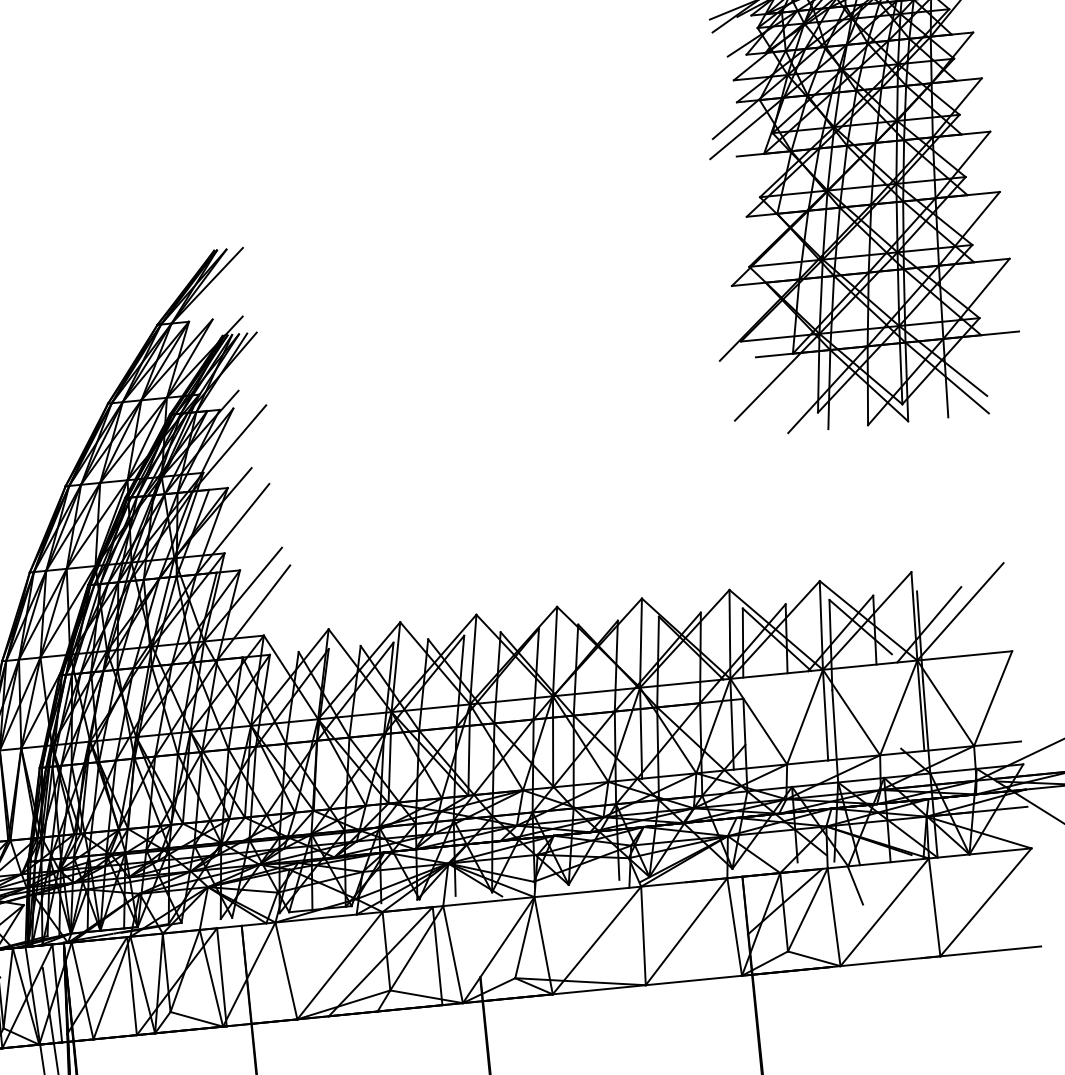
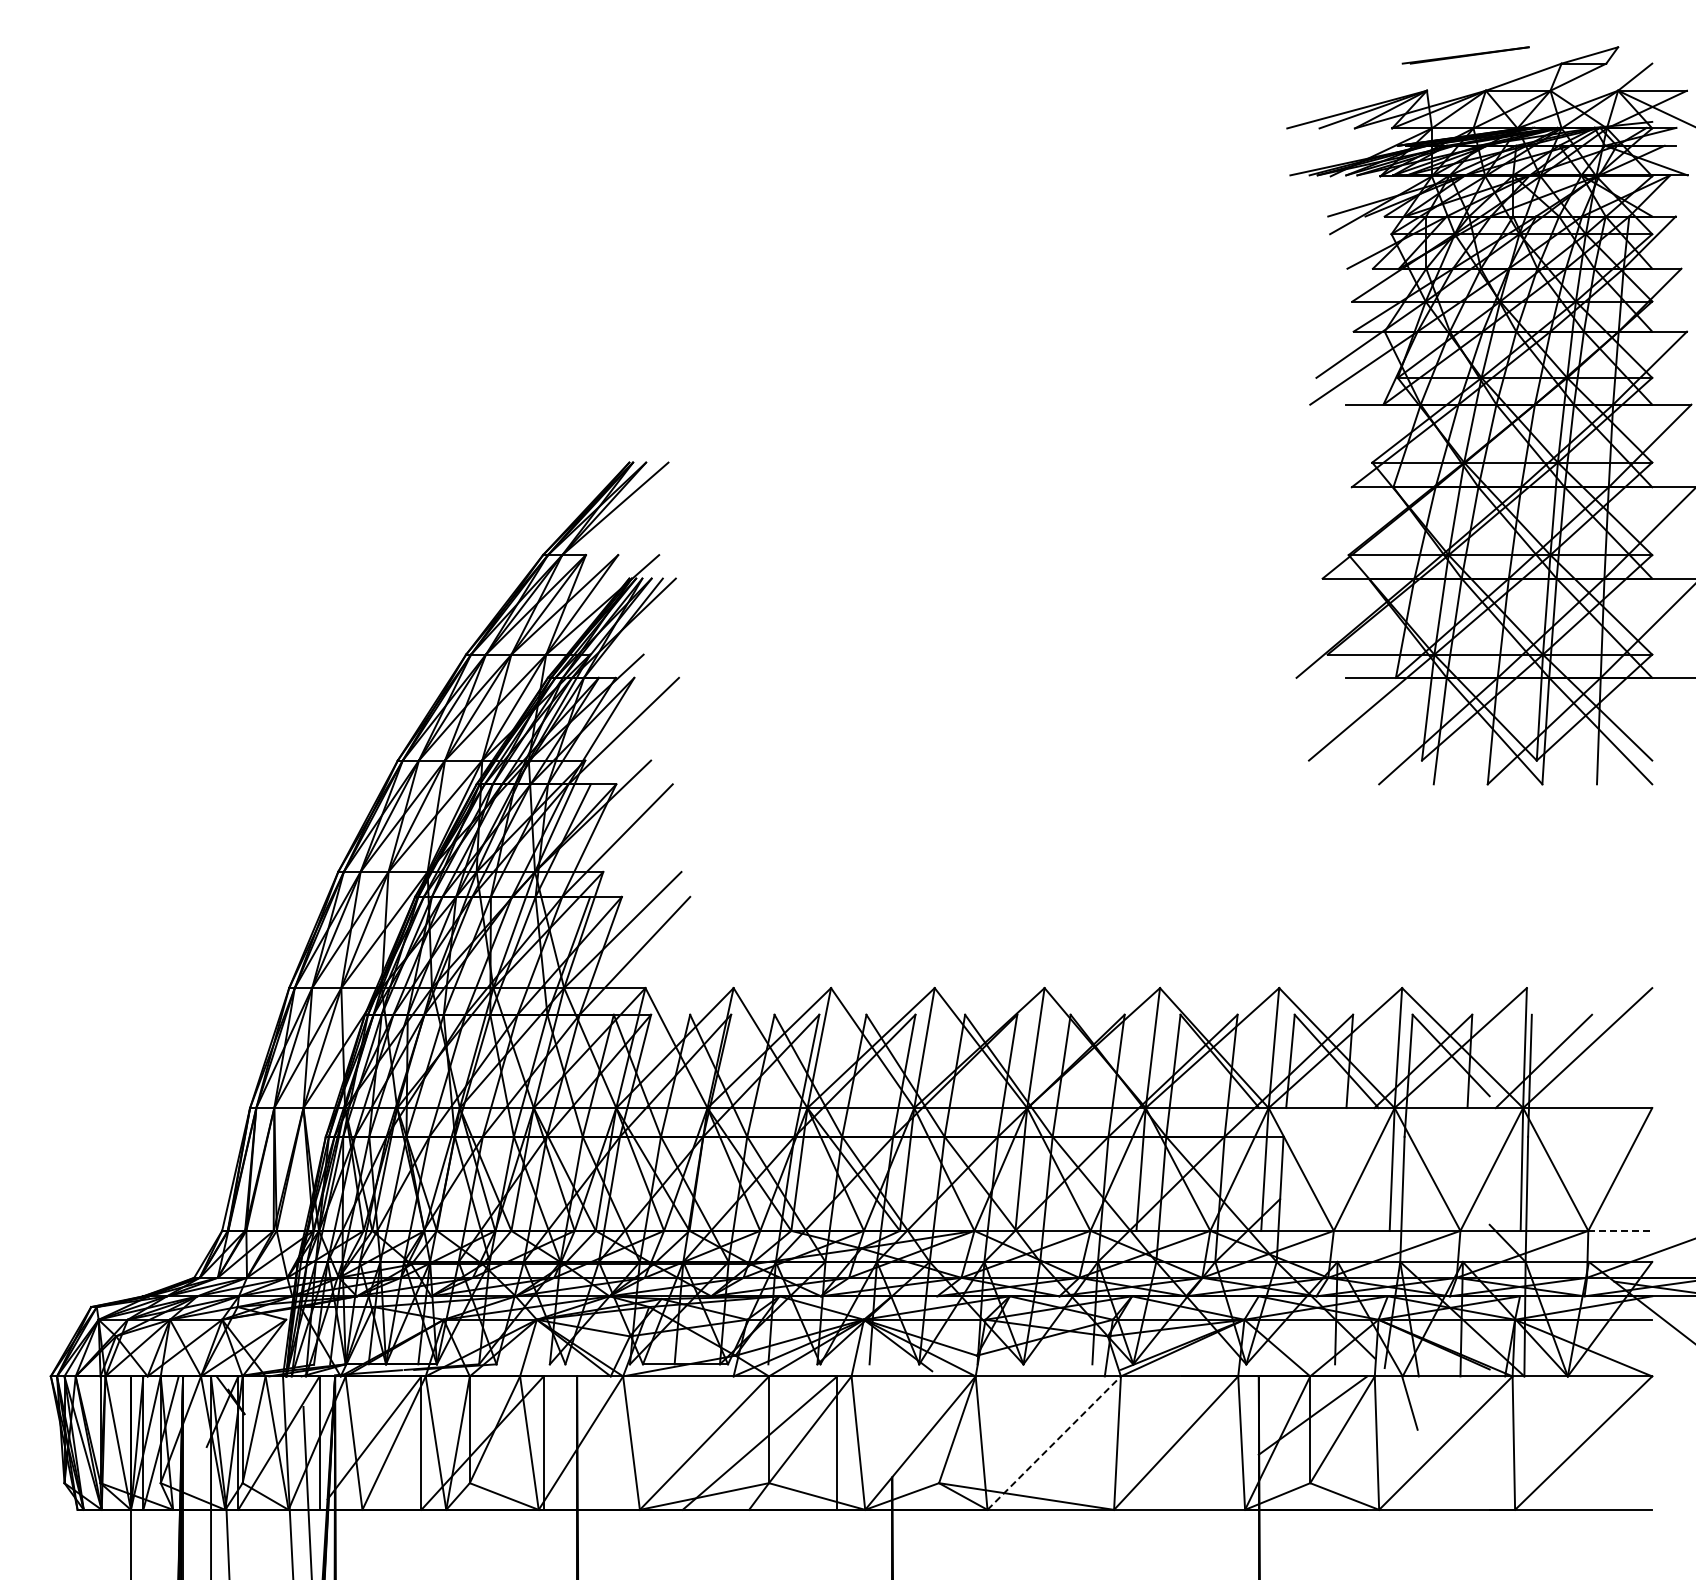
line: (997, 743) -> (1620, 1230), solid -> dashed
line: (597, 940) -> (1054, 1442), solid -> dashed

